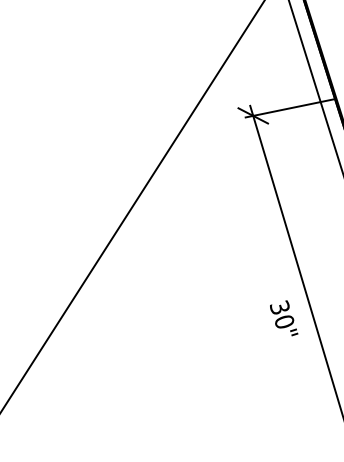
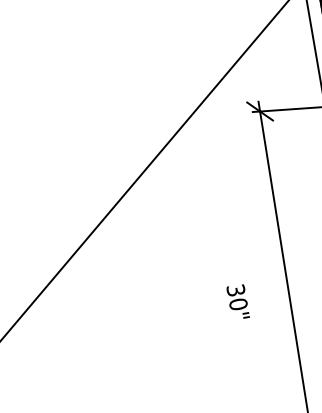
text: (284, 318) -> (238, 301), moved

